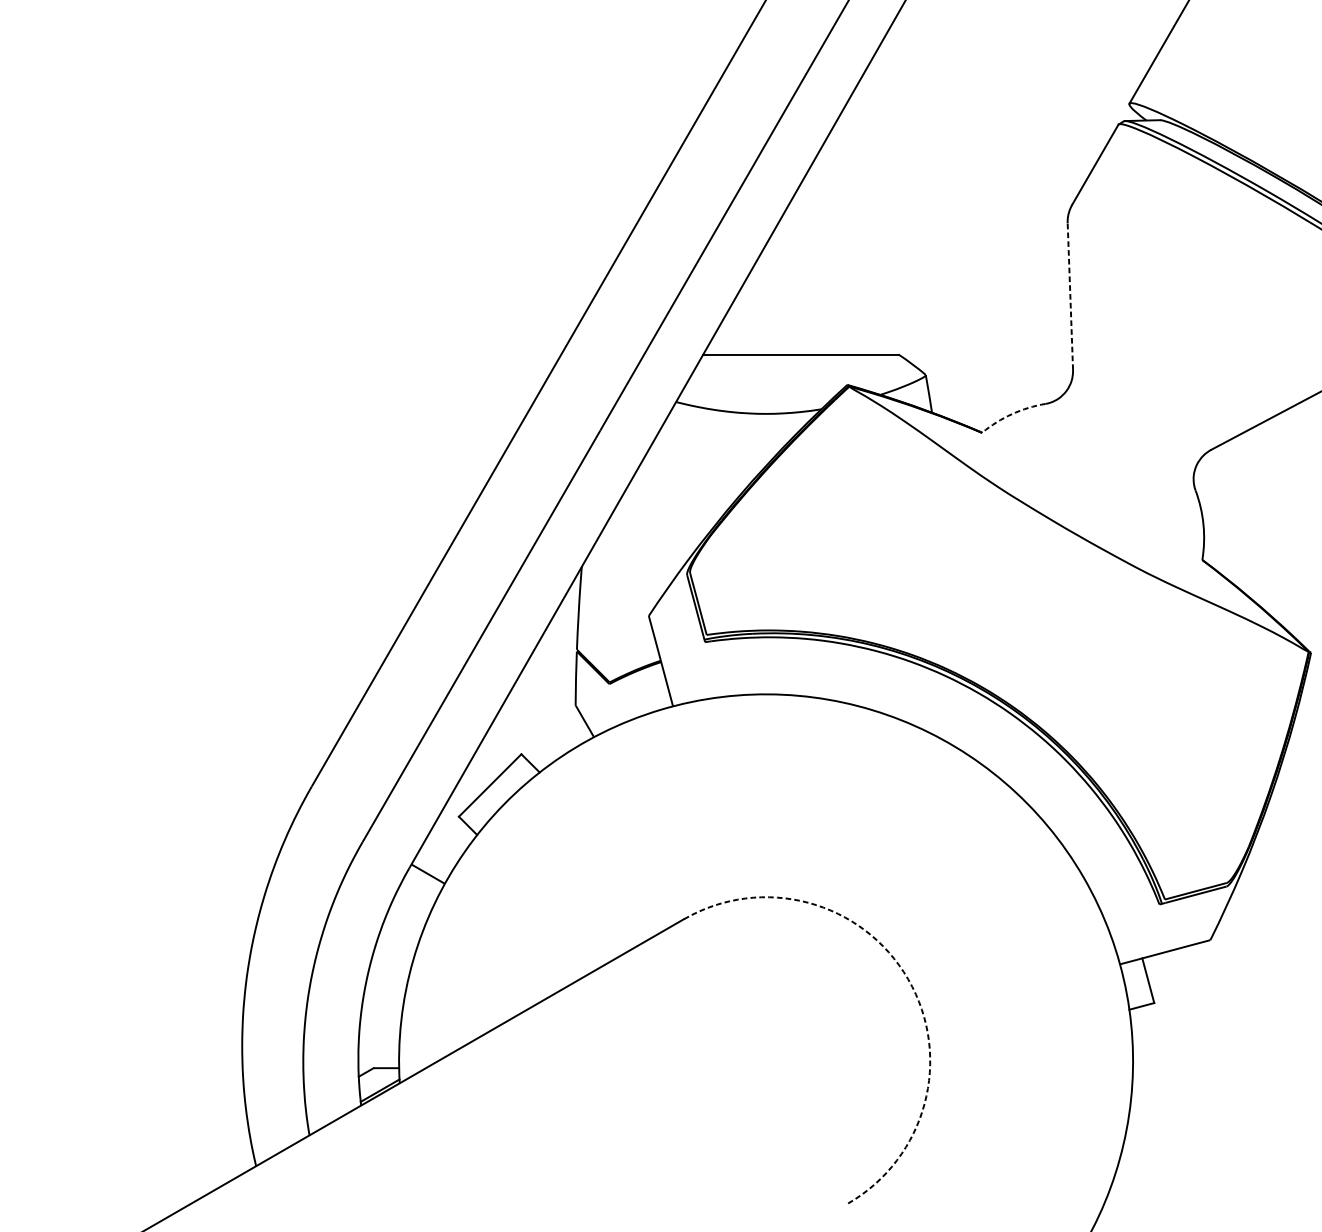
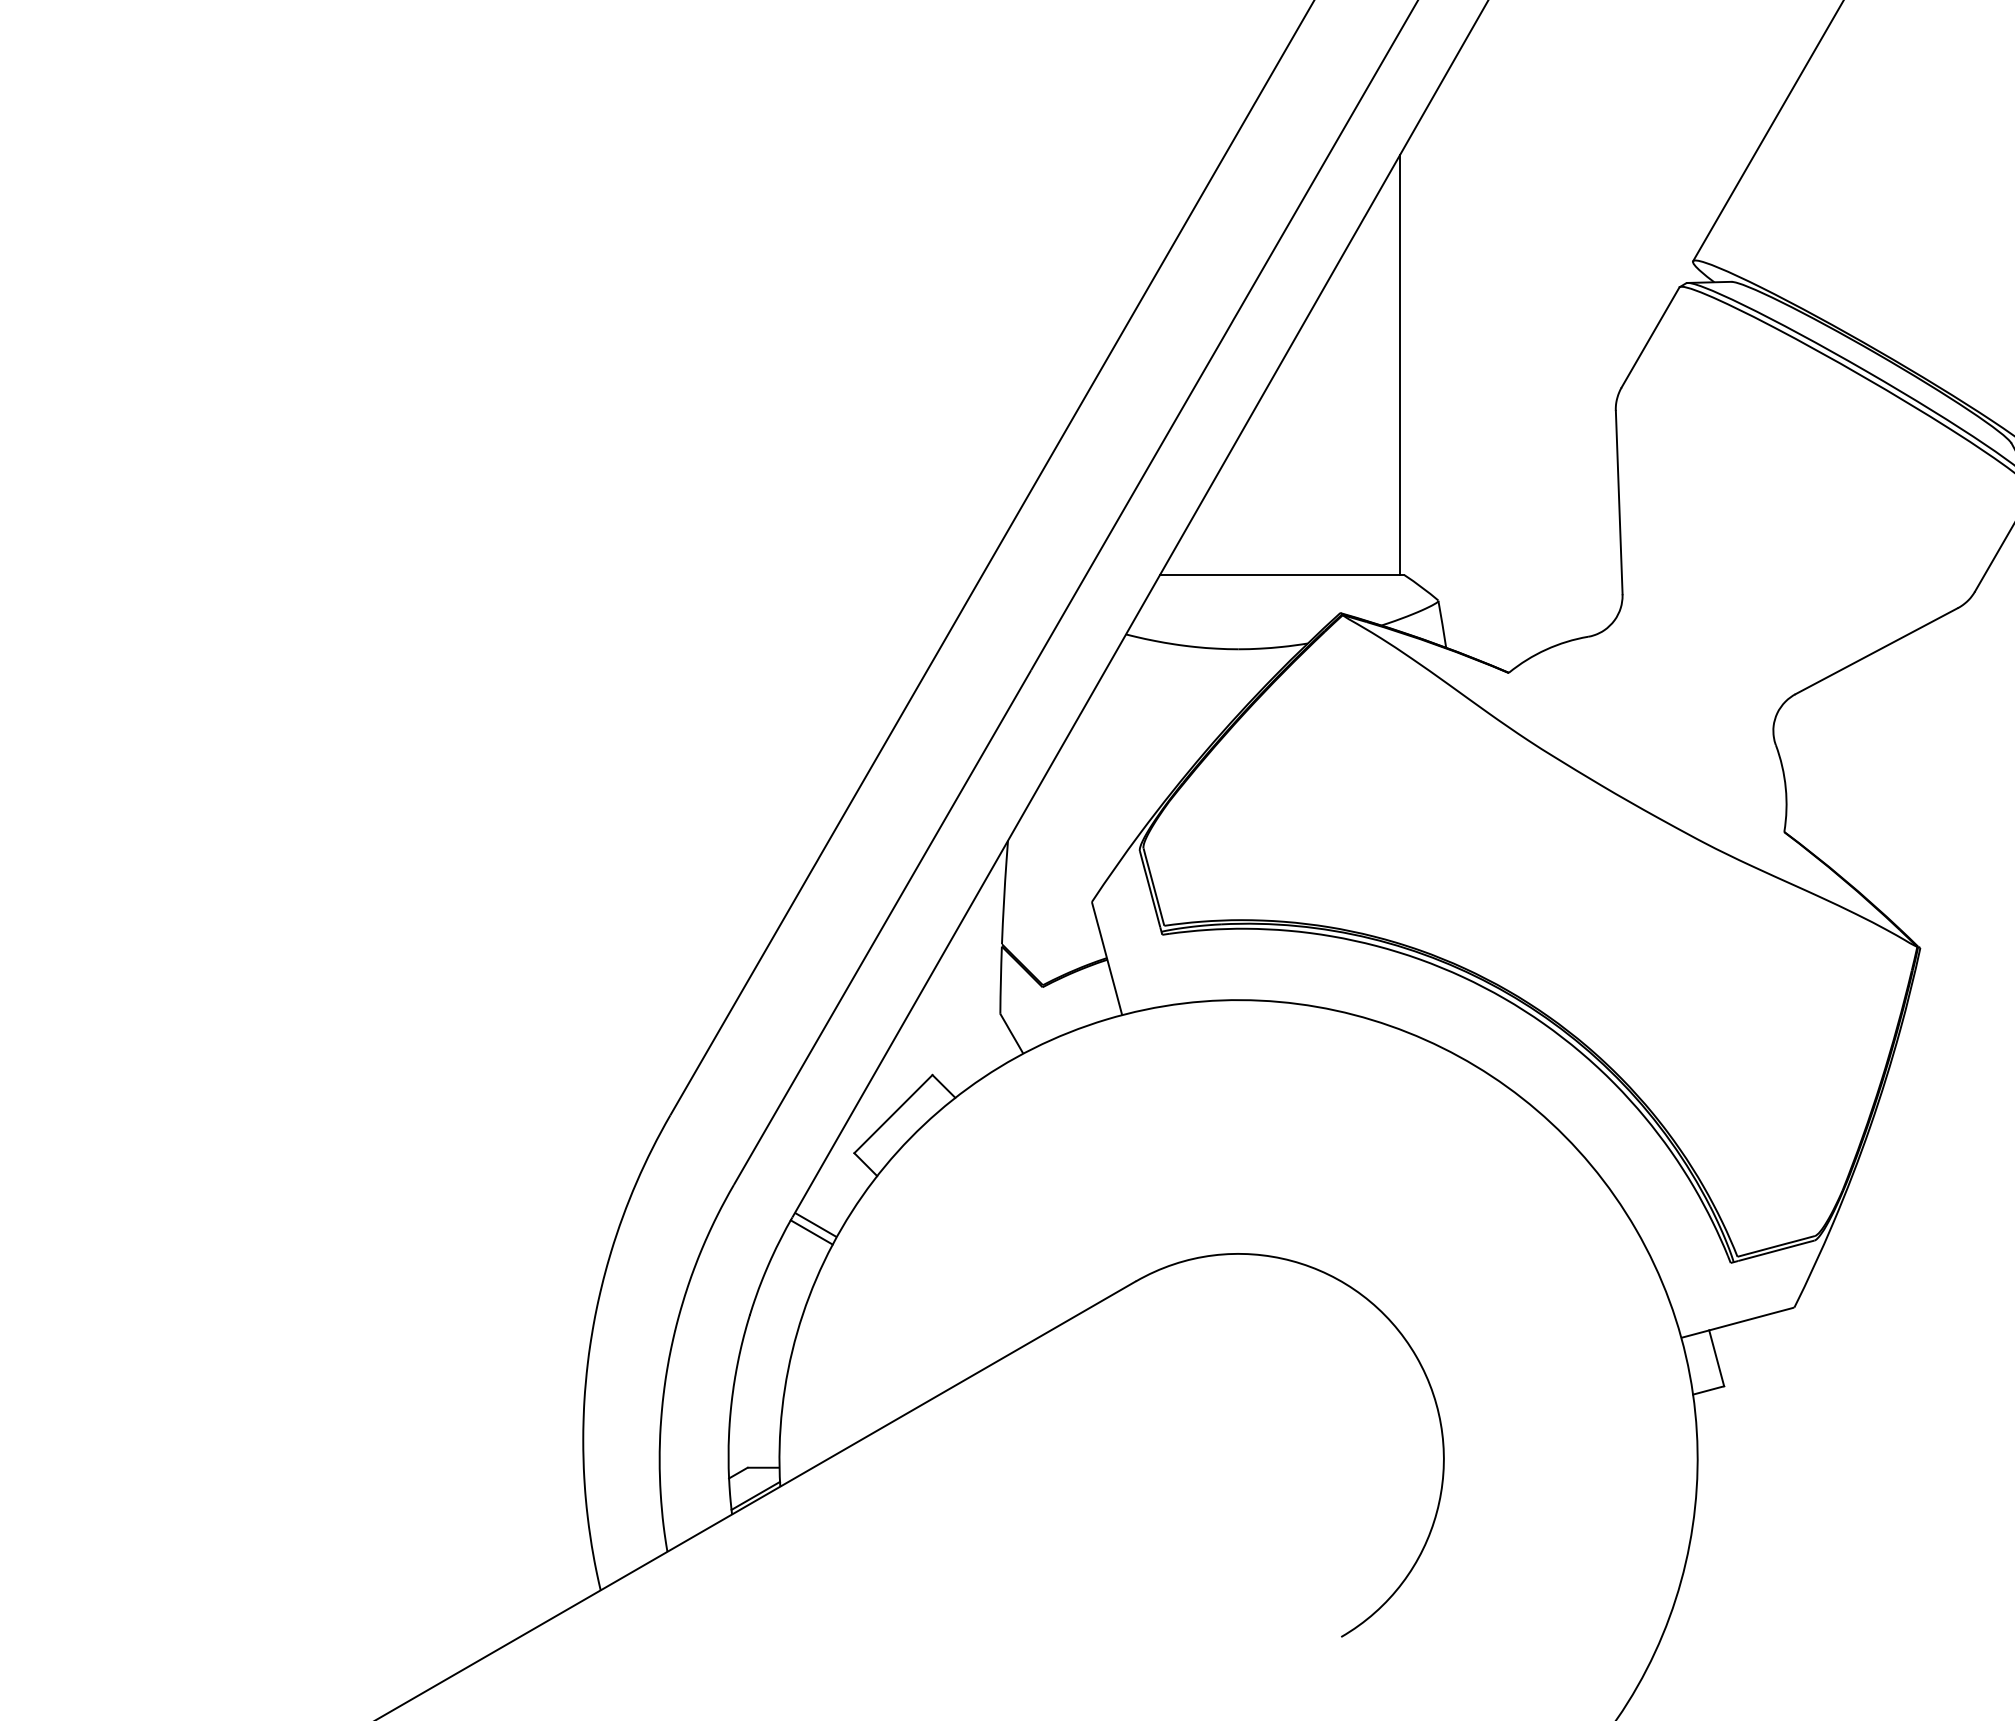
line: (895, 187) -> (1400, 365), added
line: (1070, 296) -> (1619, 502), dashed -> solid
arc: (1012, 414) -> (1546, 649), dashed -> solid
line: (424, 880) -> (811, 1232), added
arc: (908, 979) -> (1416, 1356), dashed -> solid

